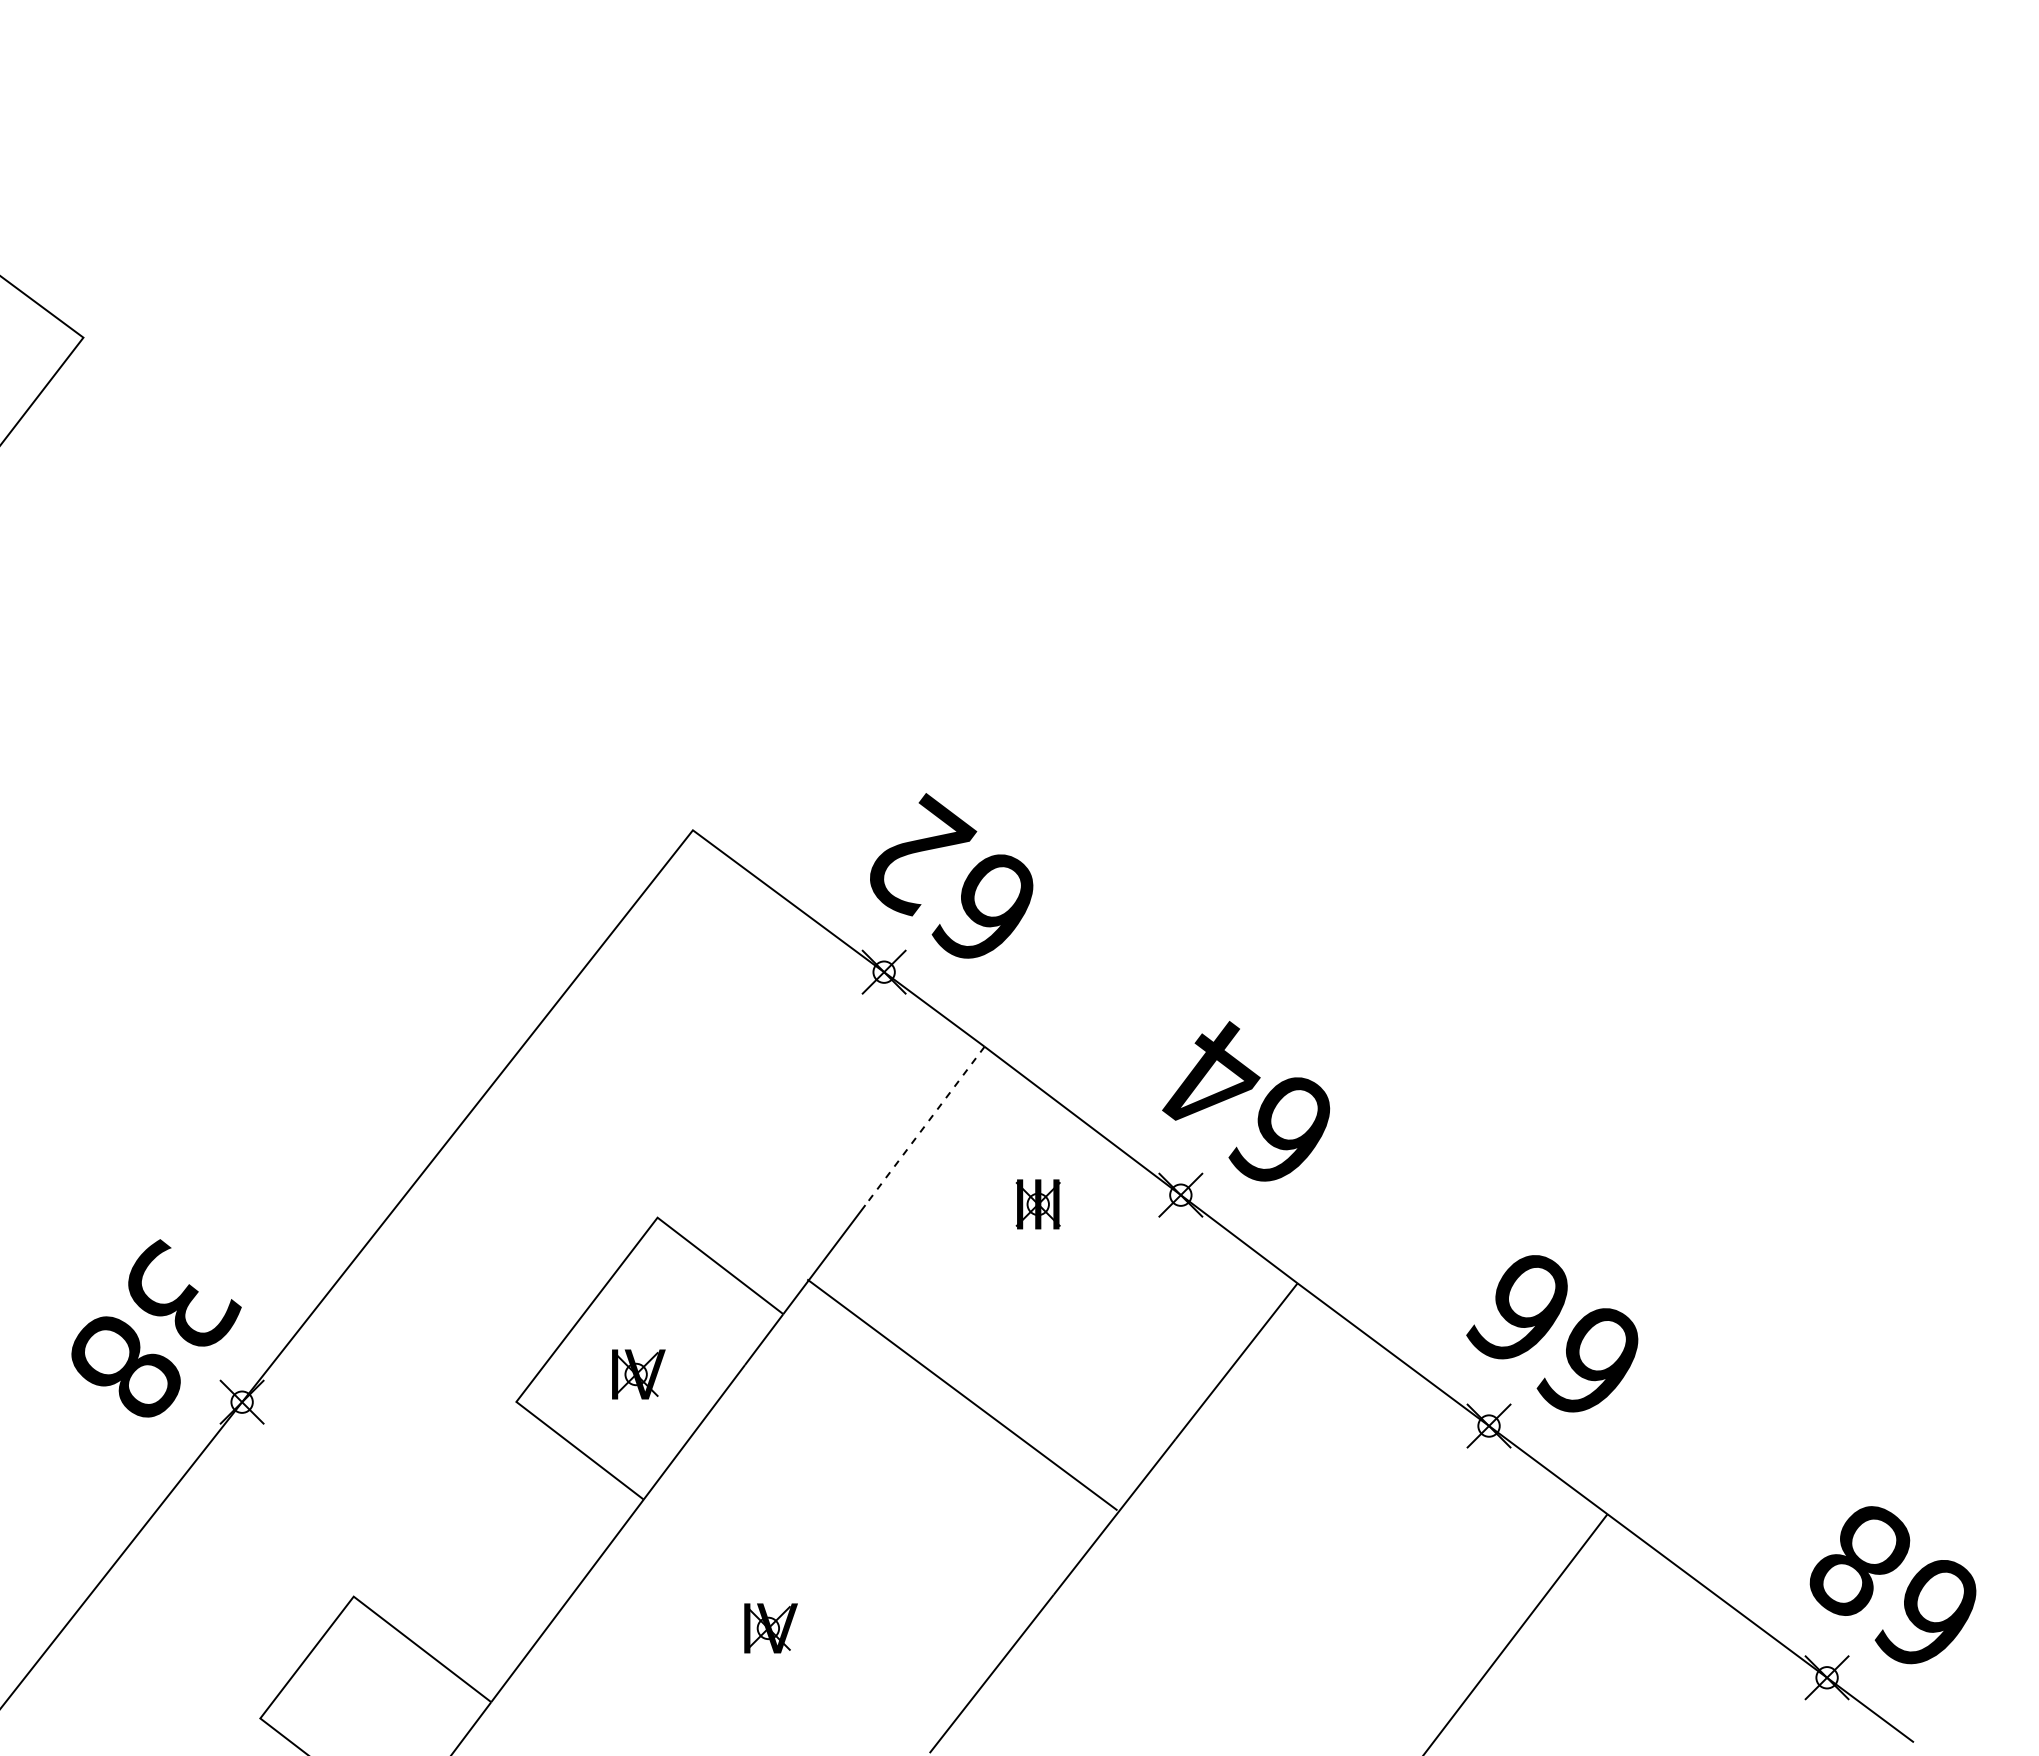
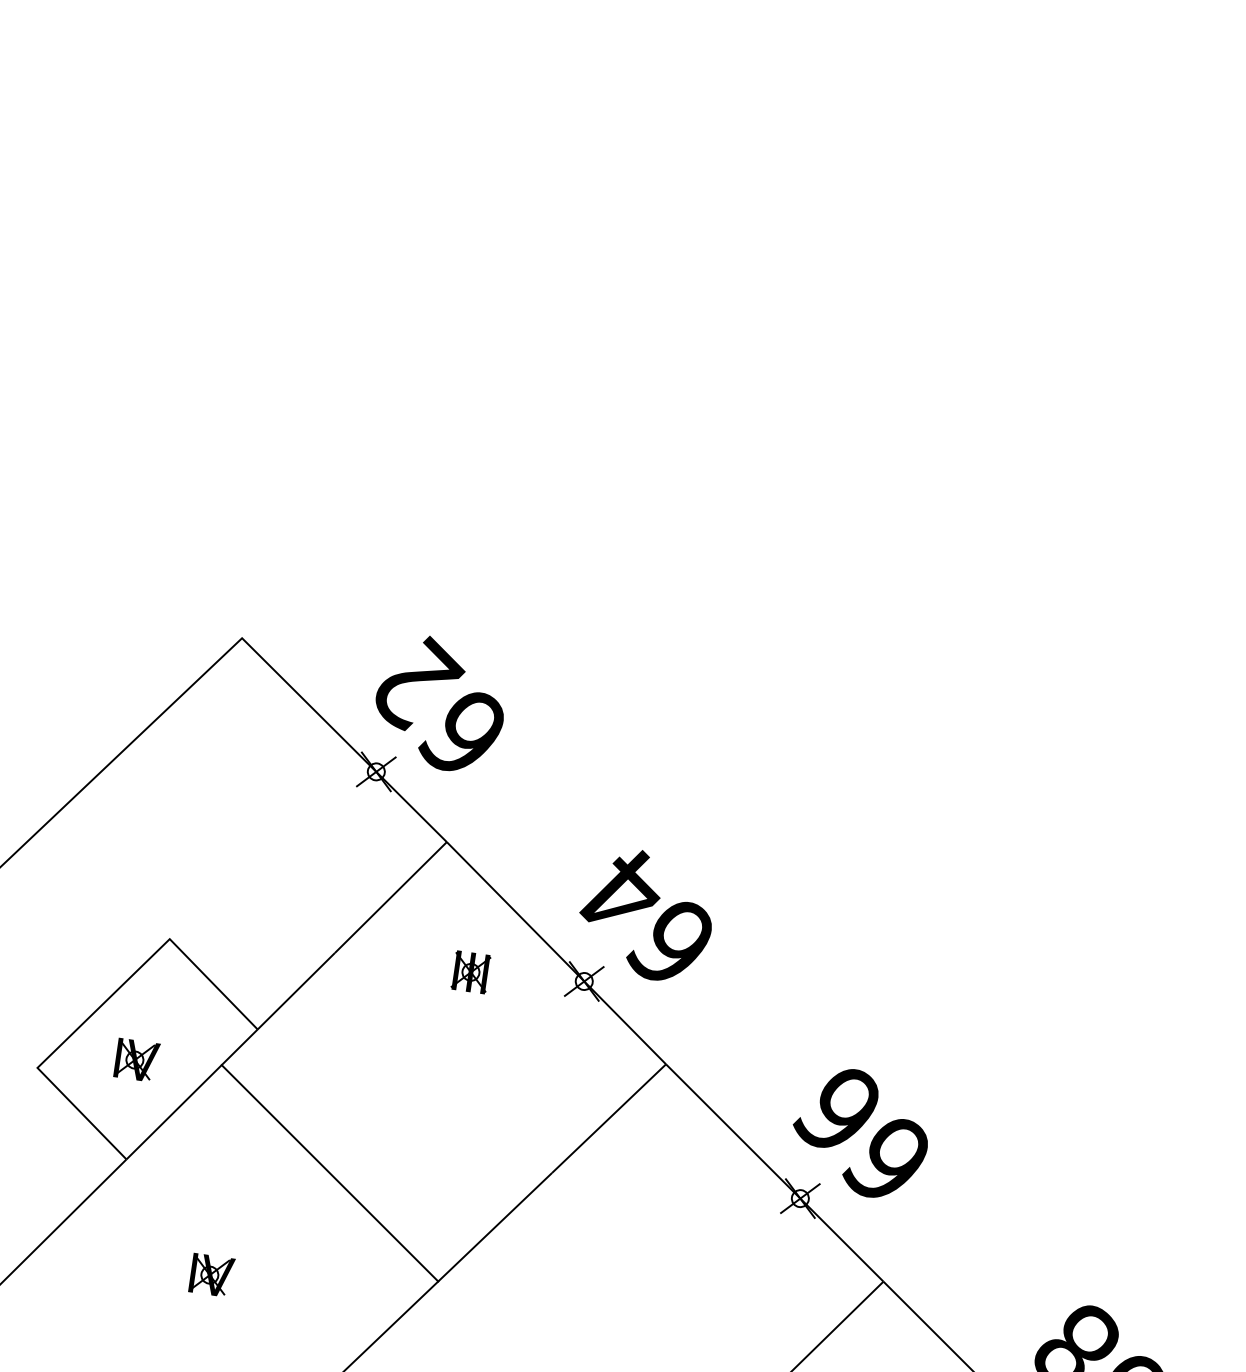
line: (924, 1126) -> (390, 897), dashed -> solid
line: (962, 1394) -> (330, 1172), moved

